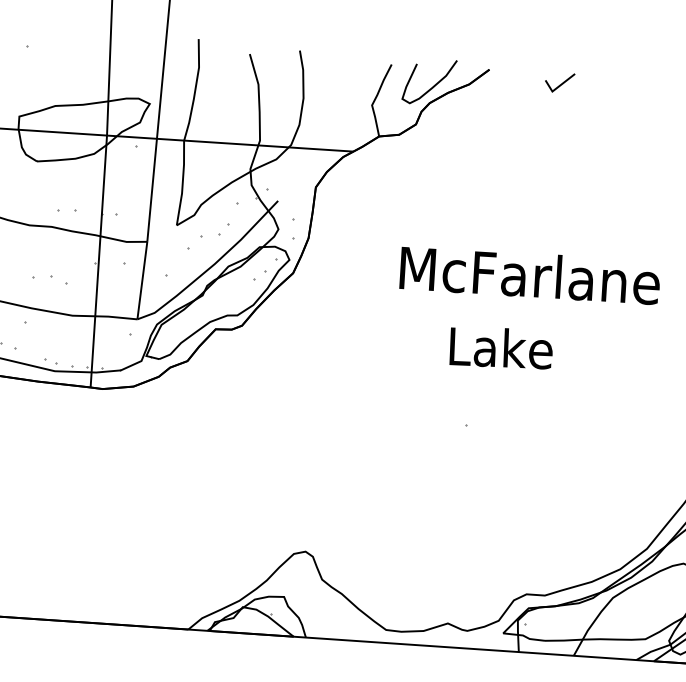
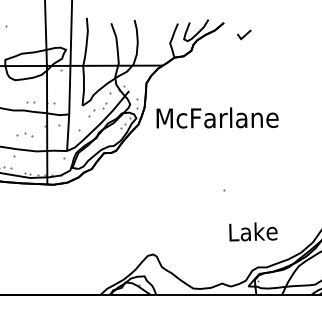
line: (560, 82) -> (244, 34), moved
text: (530, 274) -> (217, 117), moved
text: (501, 347) -> (253, 231), moved

